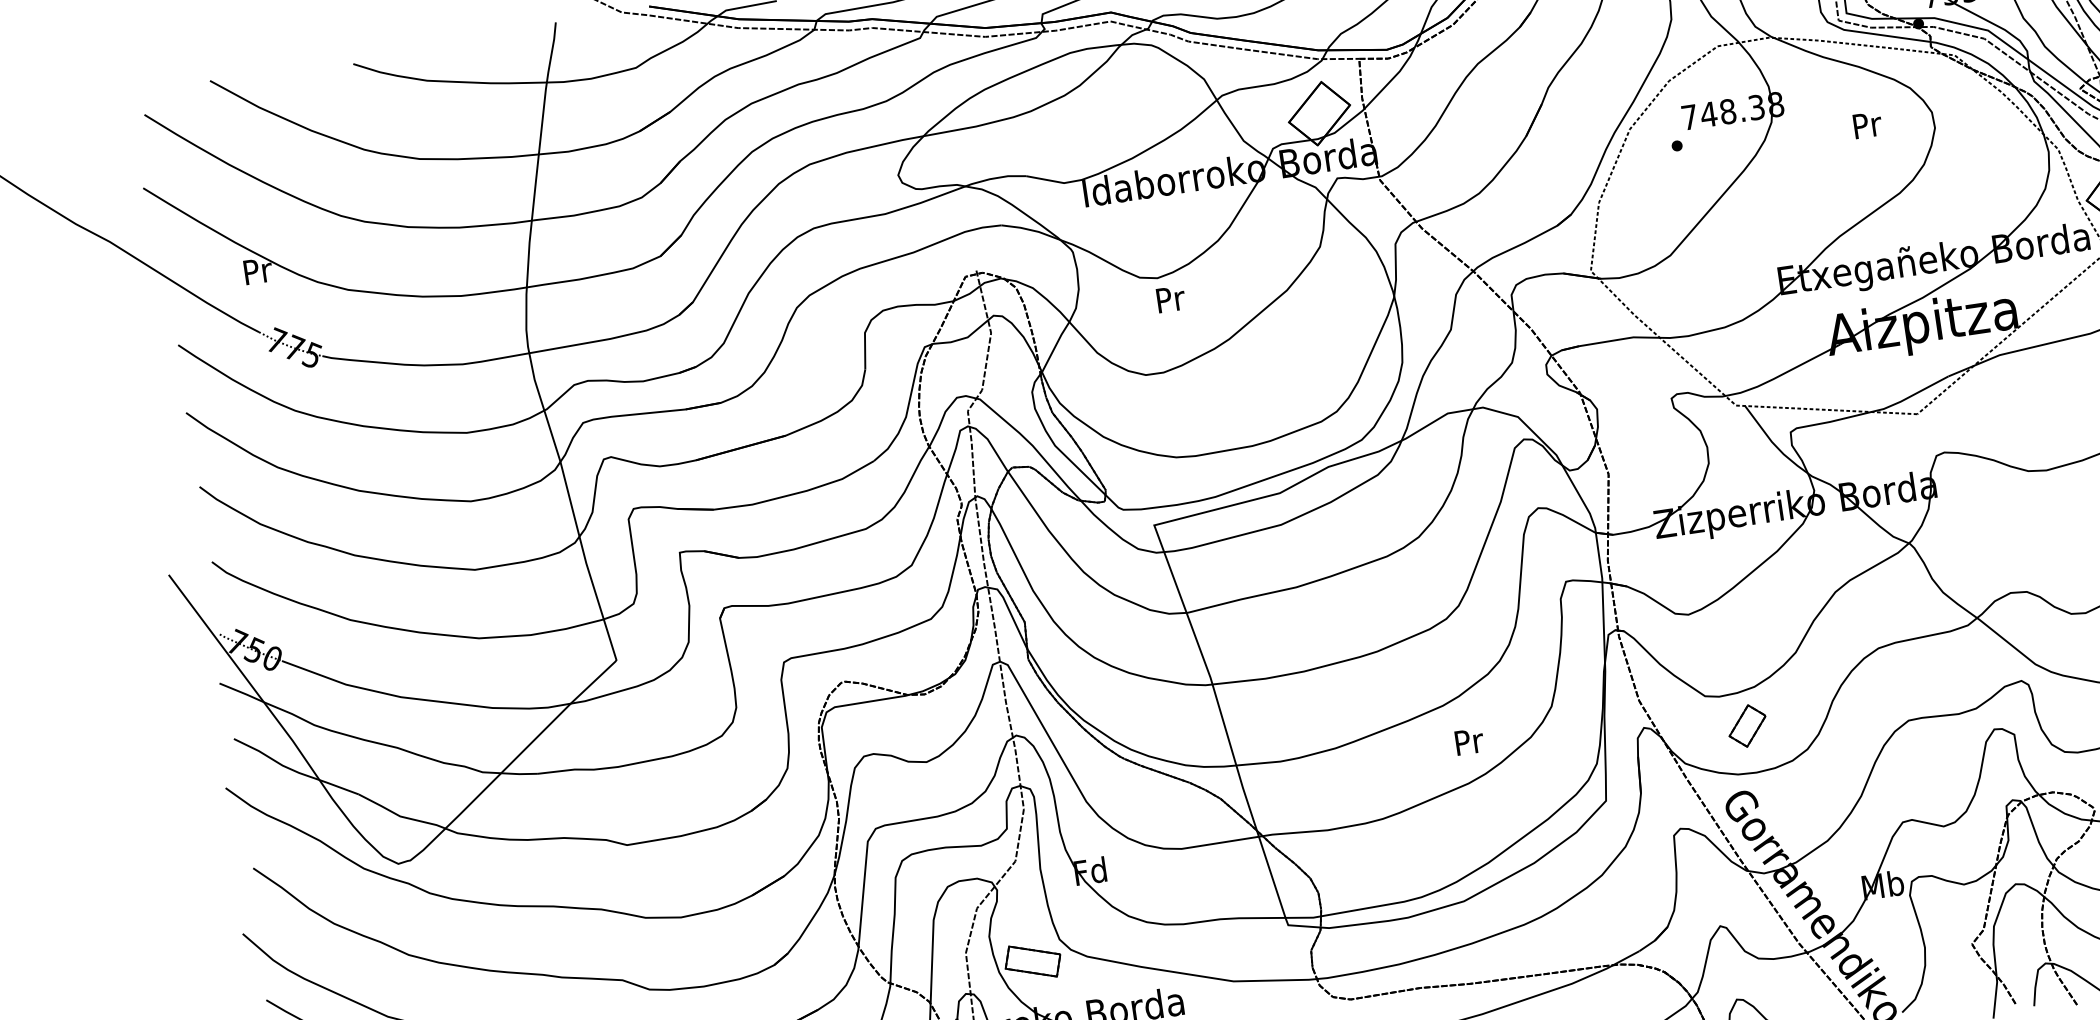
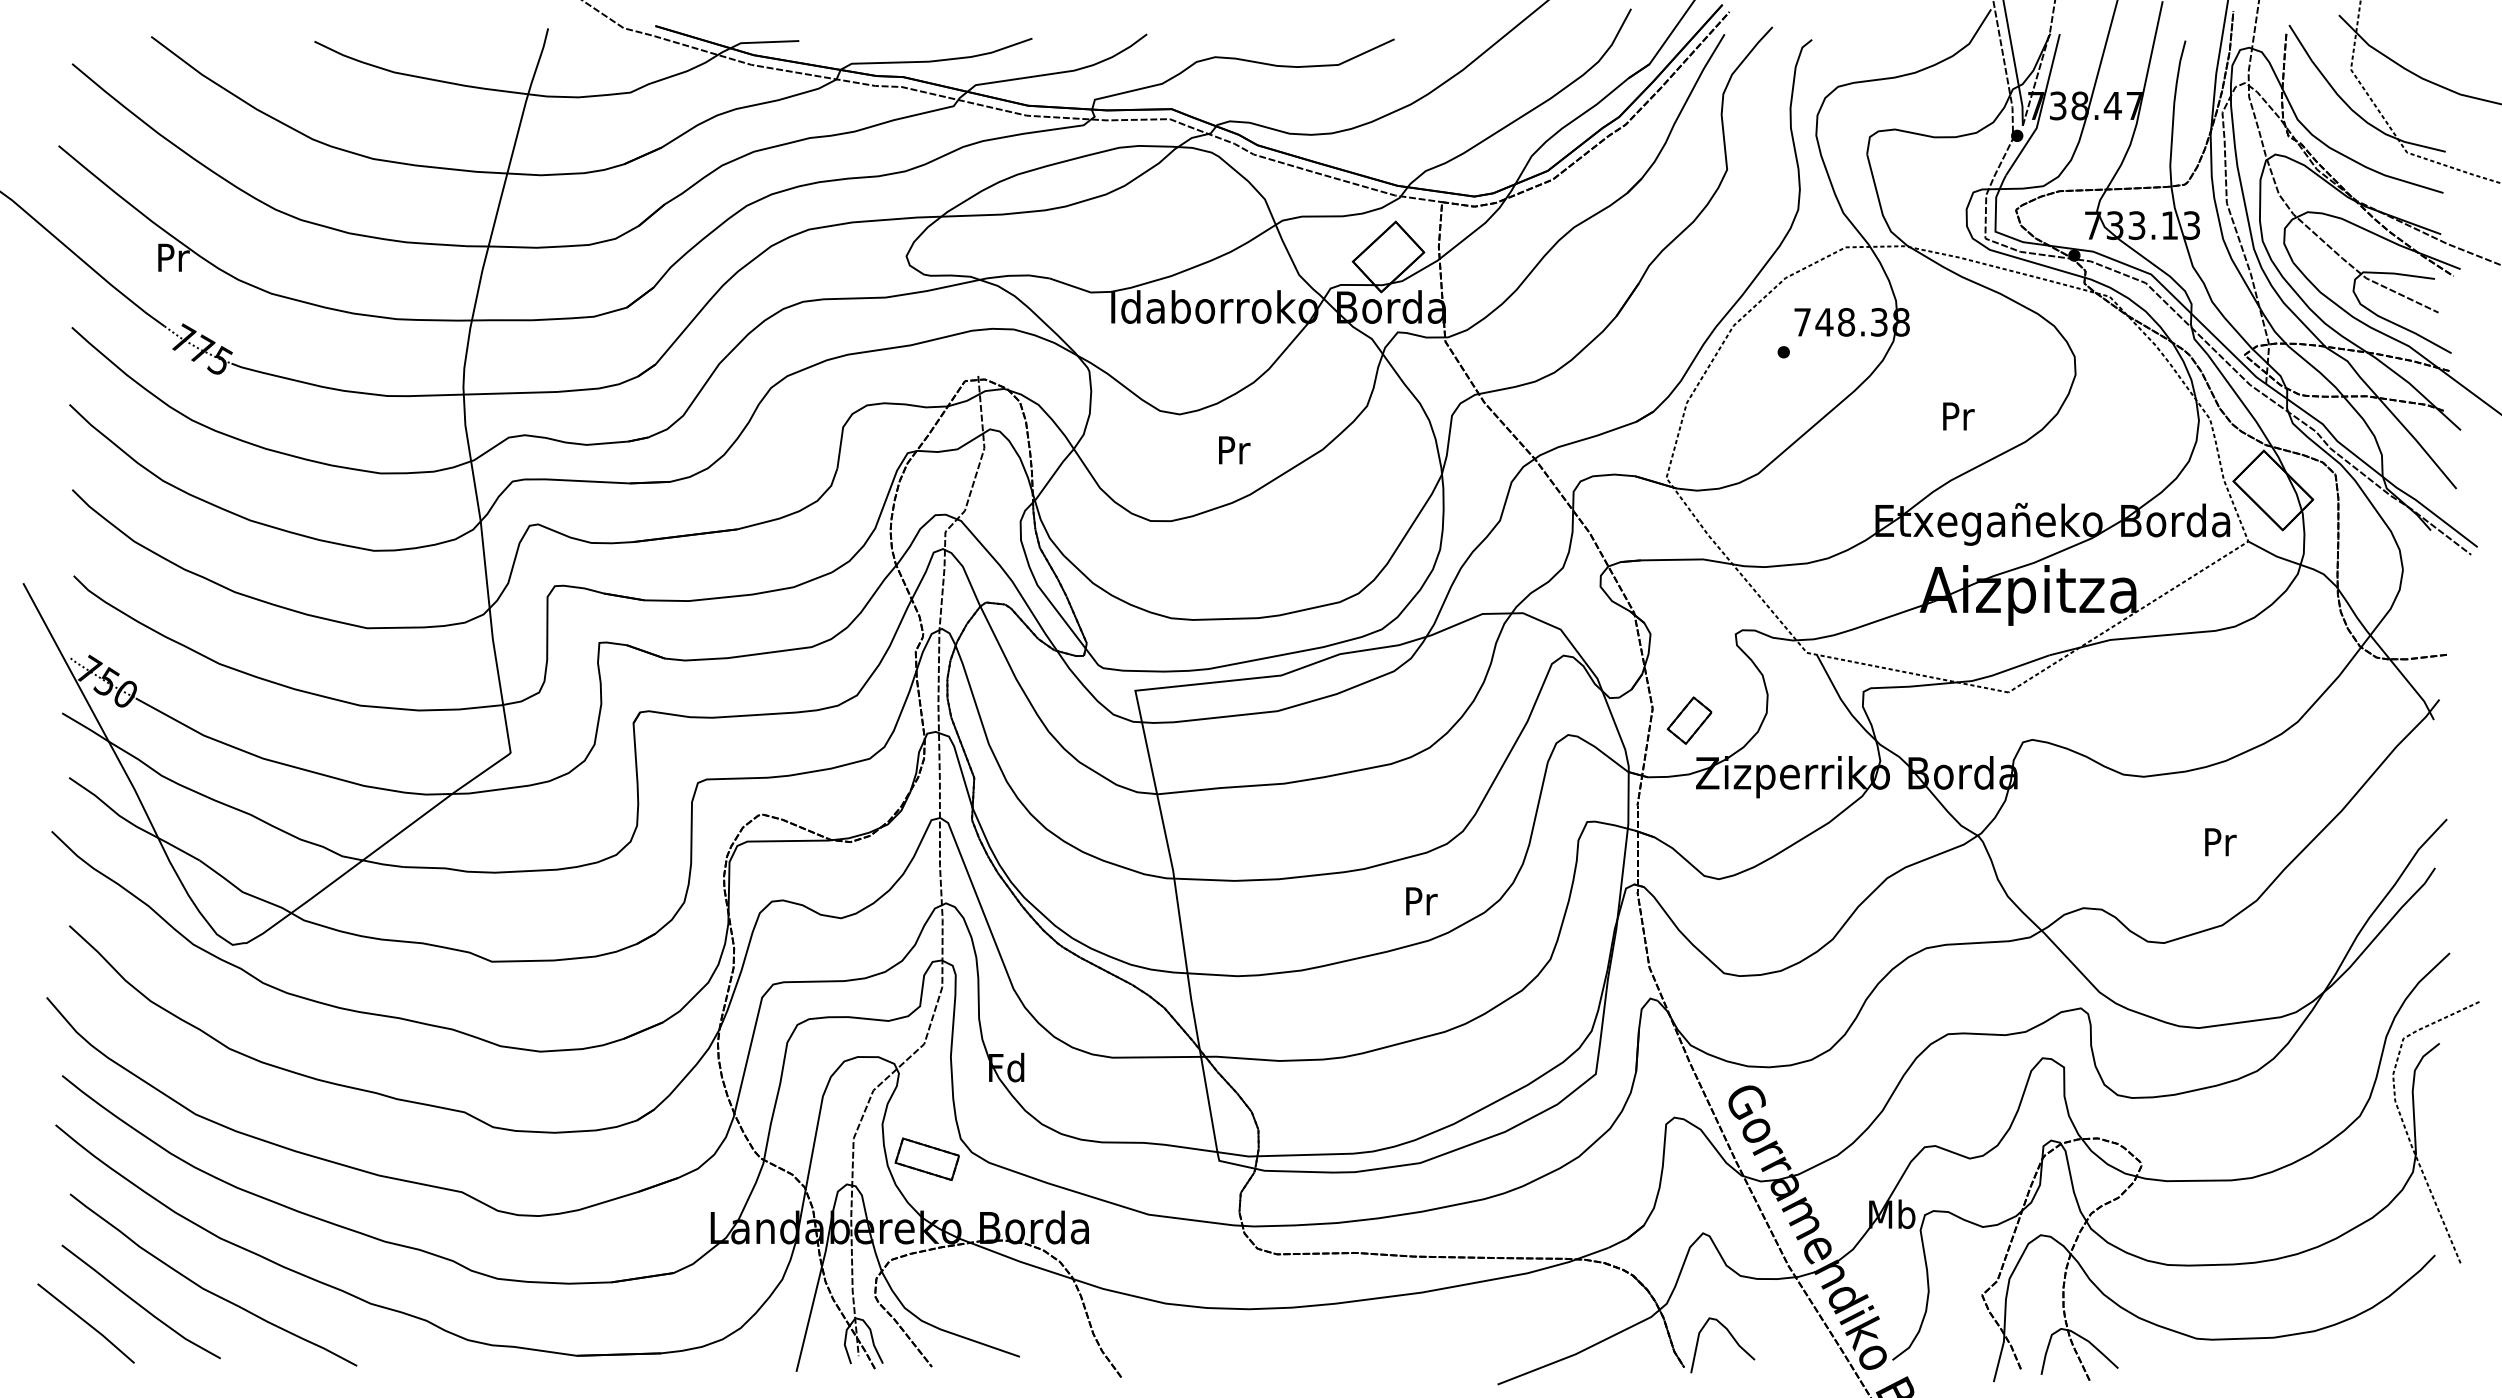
text: (1867, 125) -> (1958, 416), moved
text: (1171, 299) -> (1234, 450), moved
part: (1747, 725) -> (1689, 720), moved
text: (1469, 741) -> (1421, 901), moved

